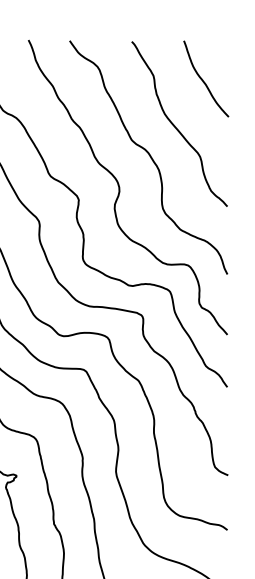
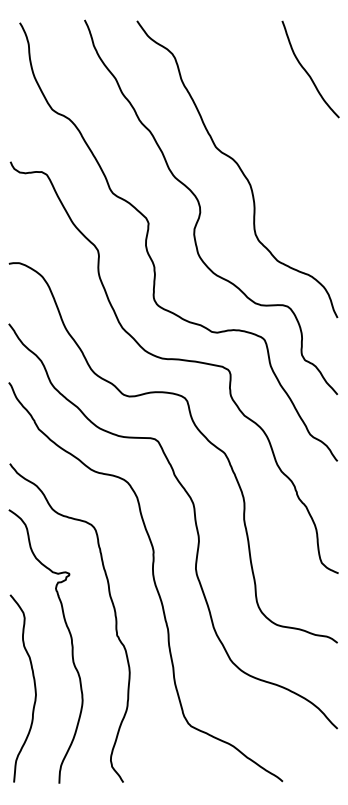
curve: (176, 126) -> (272, 130), removed

